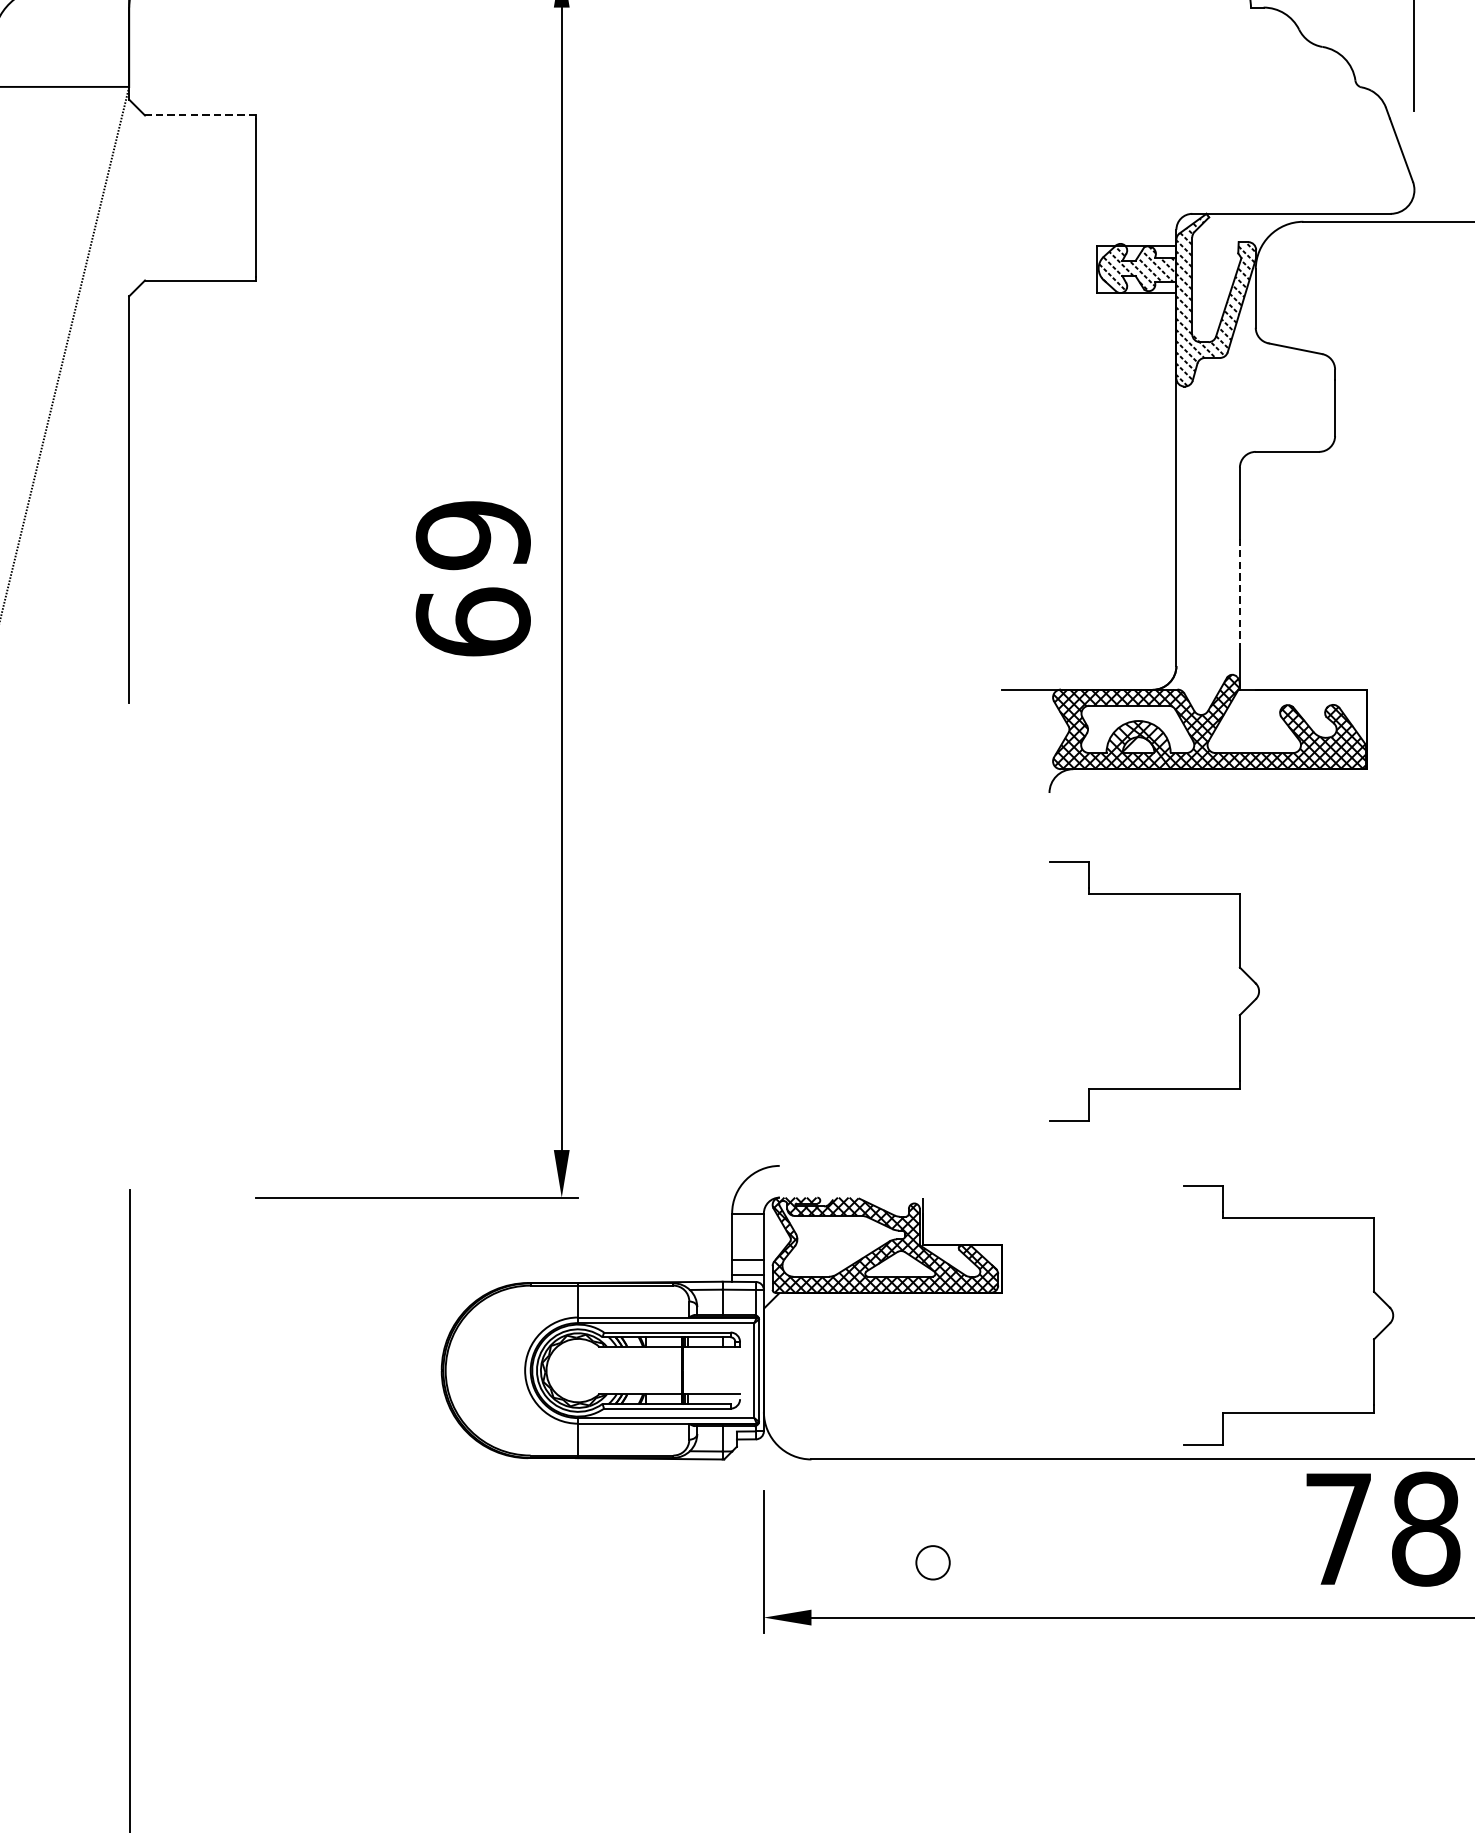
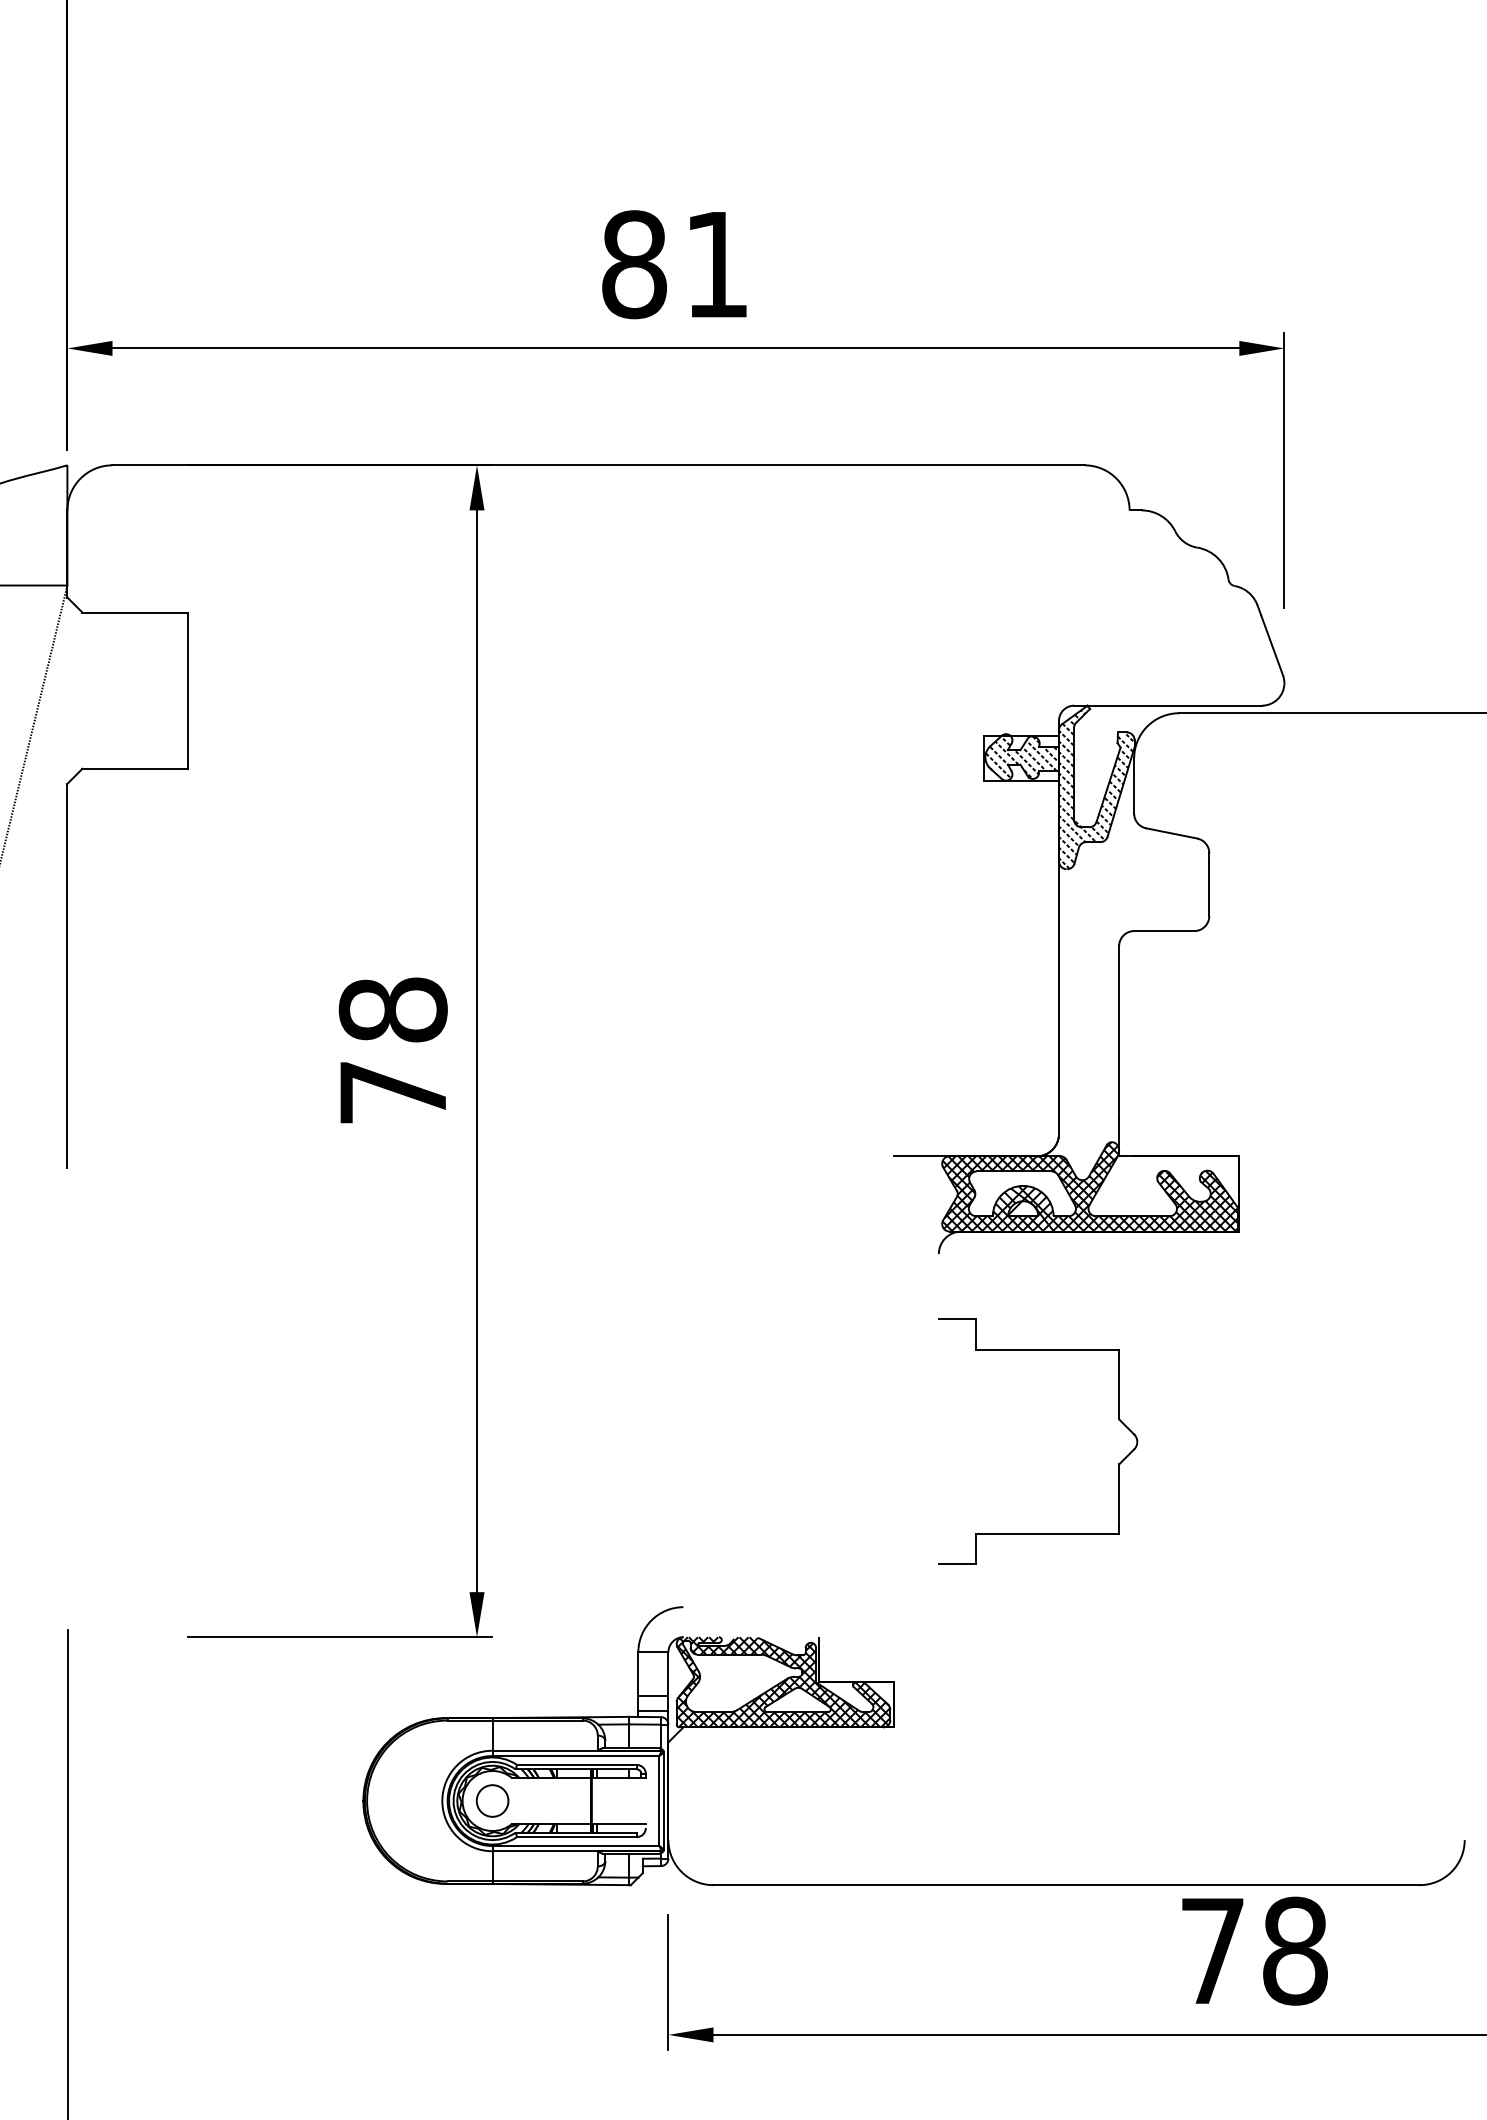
line: (201, 115) -> (135, 612), dashed -> solid
text: (472, 577) -> (392, 1050), 69 -> 78
line: (1240, 594) -> (1119, 1066), dashed -> solid
part: (1373, 1292) -> (1245, 1727), removed
circle: (932, 1562) -> (492, 1800), moved

